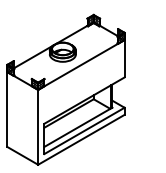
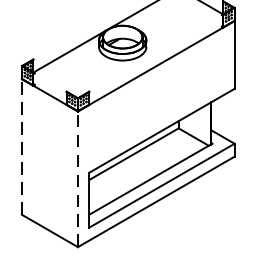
line: (7, 109) -> (22, 146), solid -> dashed
line: (38, 126) -> (78, 177), solid -> dashed

